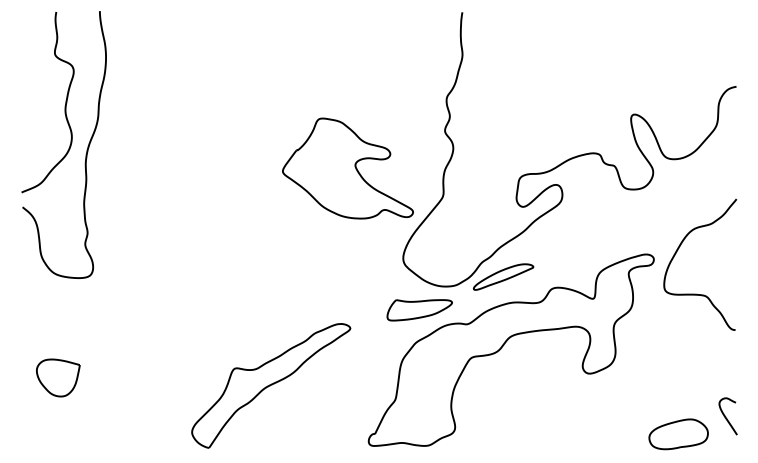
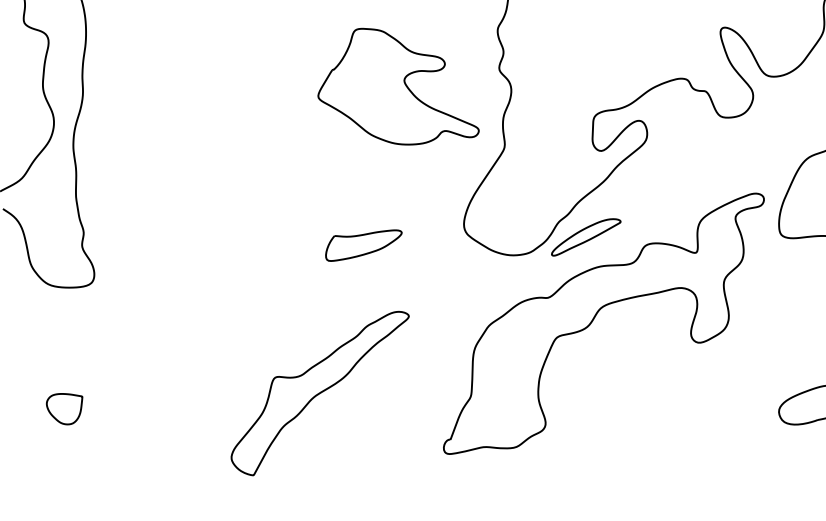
part: (347, 168) -> (395, 85), moved
part: (419, 310) -> (363, 245), moved
part: (58, 377) -> (65, 408), size x0.7

